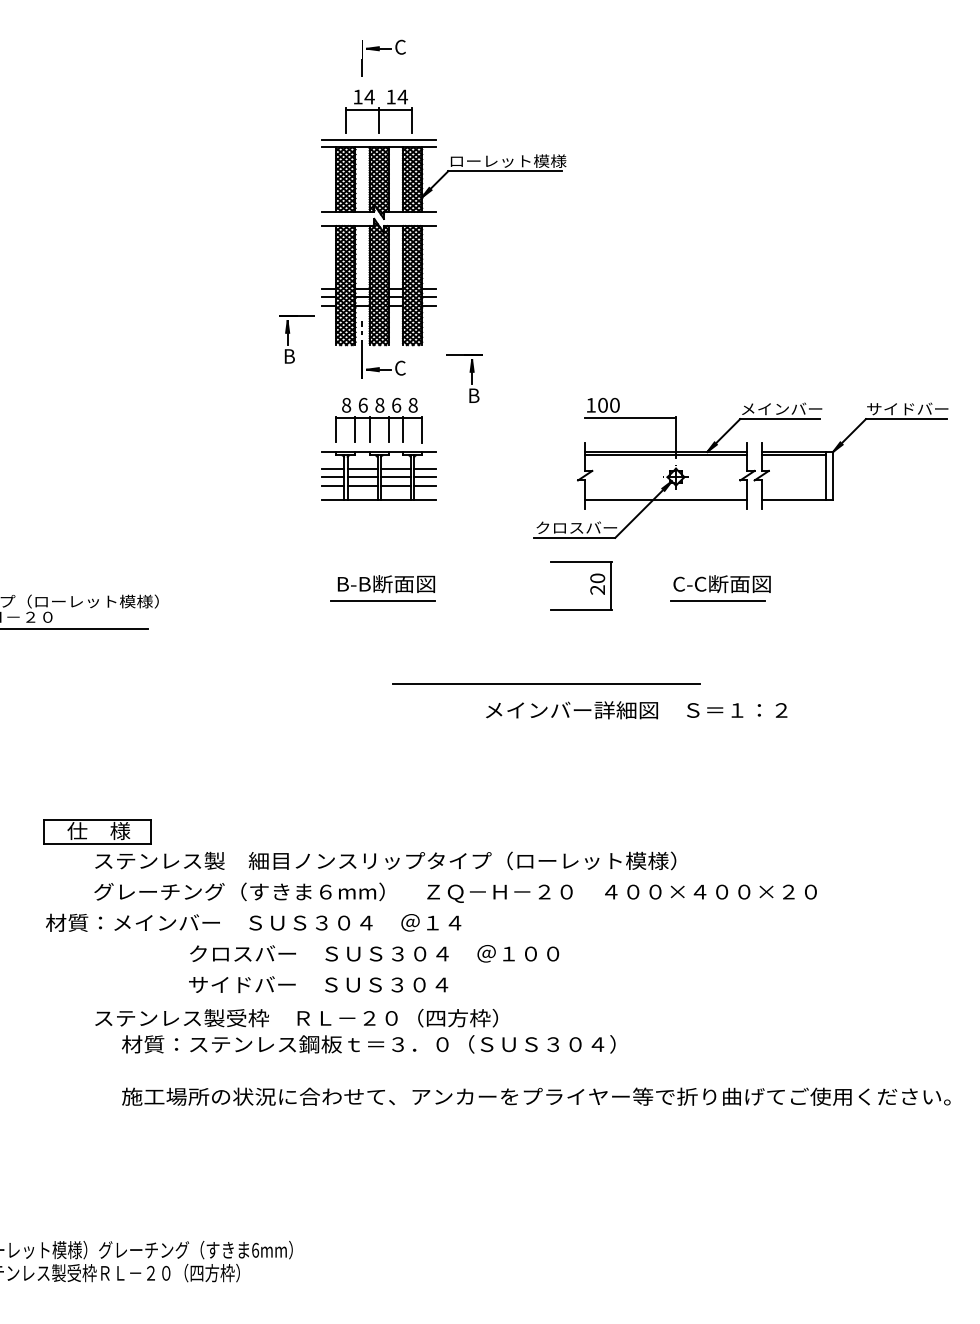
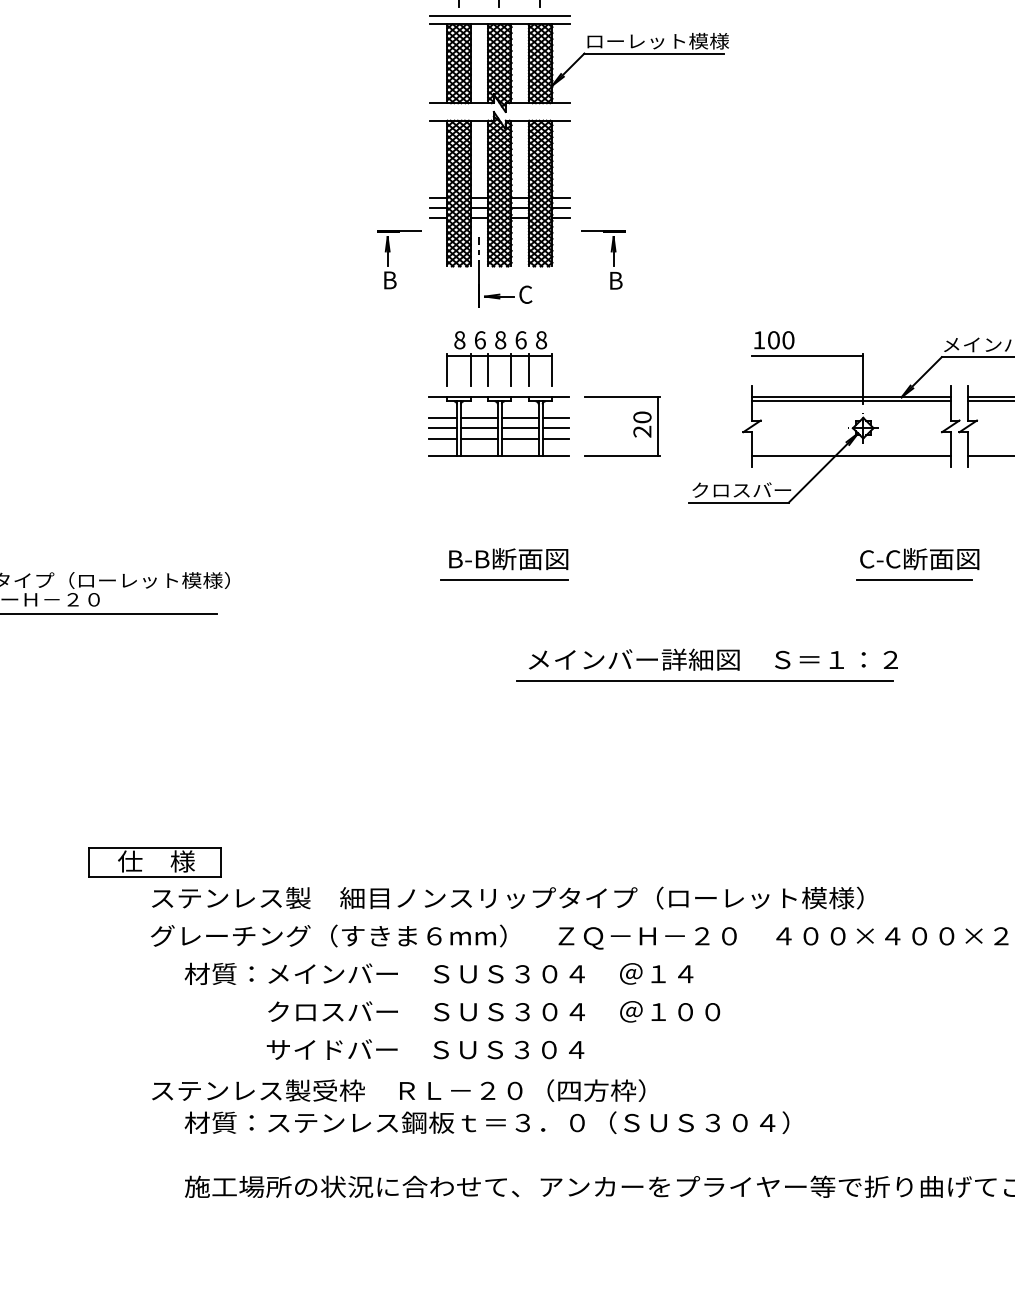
part: (471, 378) -> (612, 259), moved
part: (590, 588) -> (633, 429), moved
text: (636, 710) -> (713, 660), moved
text: (253, 922) -> (438, 973), moved

